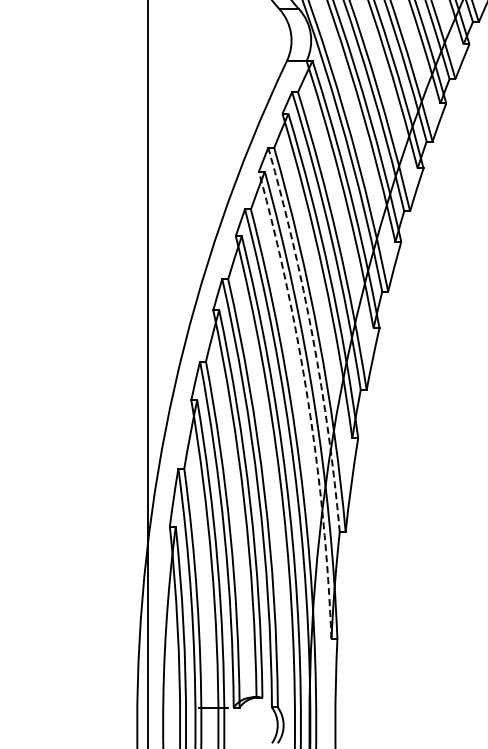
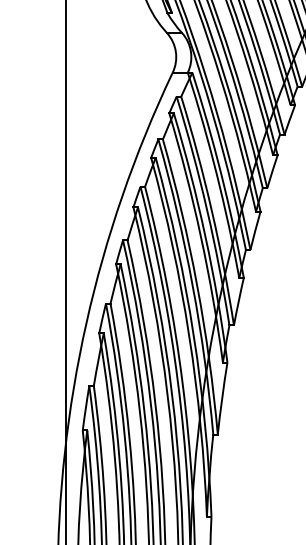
arc: (313, 338) -> (193, 285), dashed -> solid
arc: (308, 403) -> (189, 335), dashed -> solid

